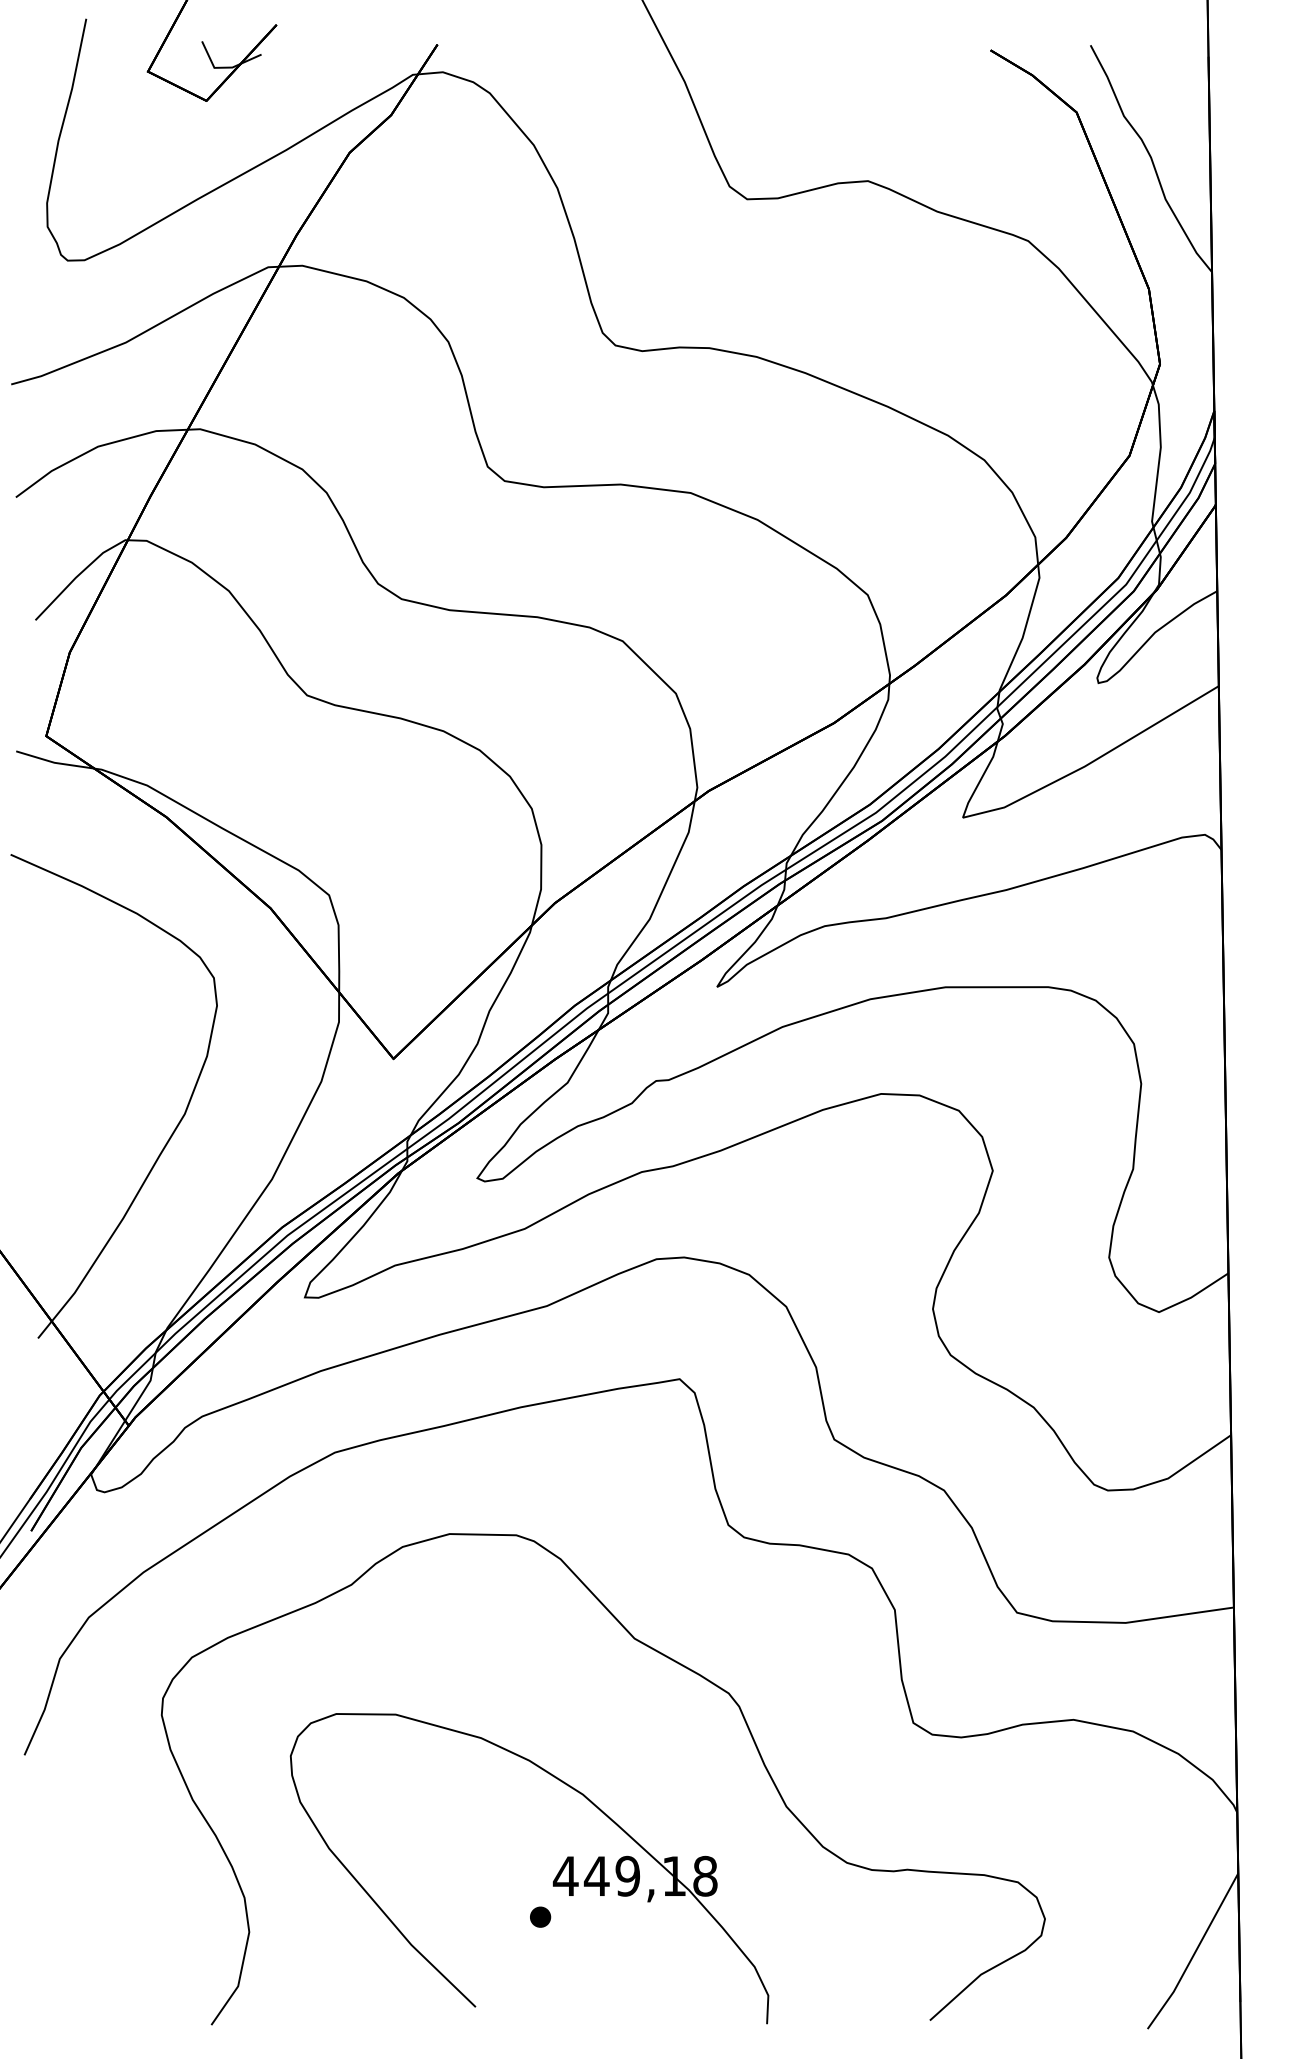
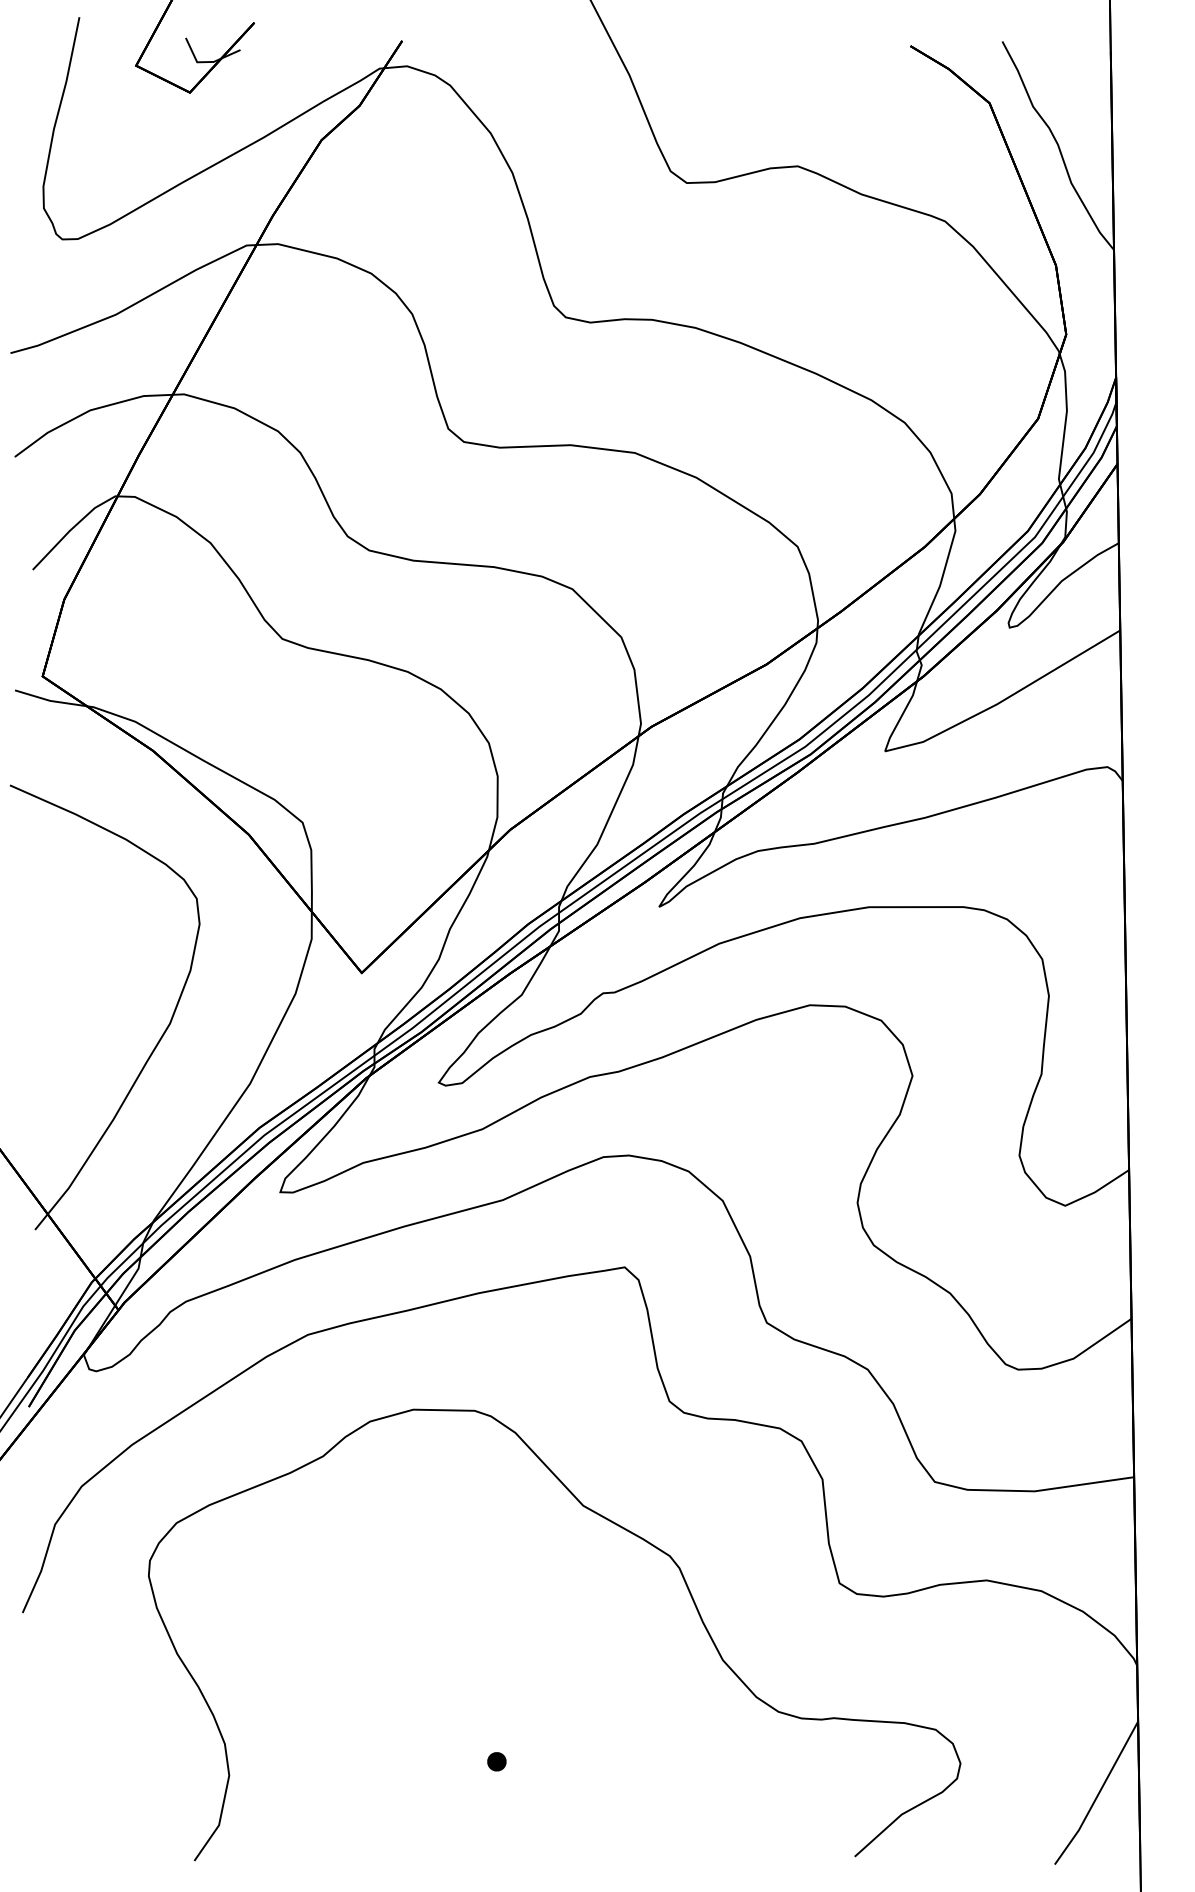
part: (553, 1880) -> (508, 1728), removed

